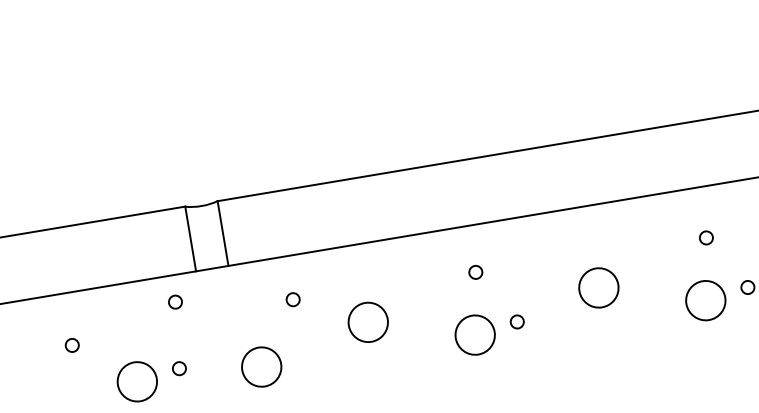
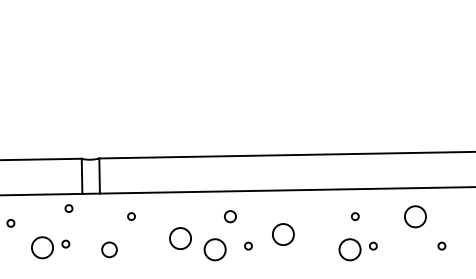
circle: (475, 272) -> (230, 216), size x1.6
circle: (599, 287) -> (283, 234), moved
circle: (368, 322) -> (180, 238), moved
circle: (473, 334) -> (214, 249), moved
circle: (261, 366) -> (109, 249), size x0.7

